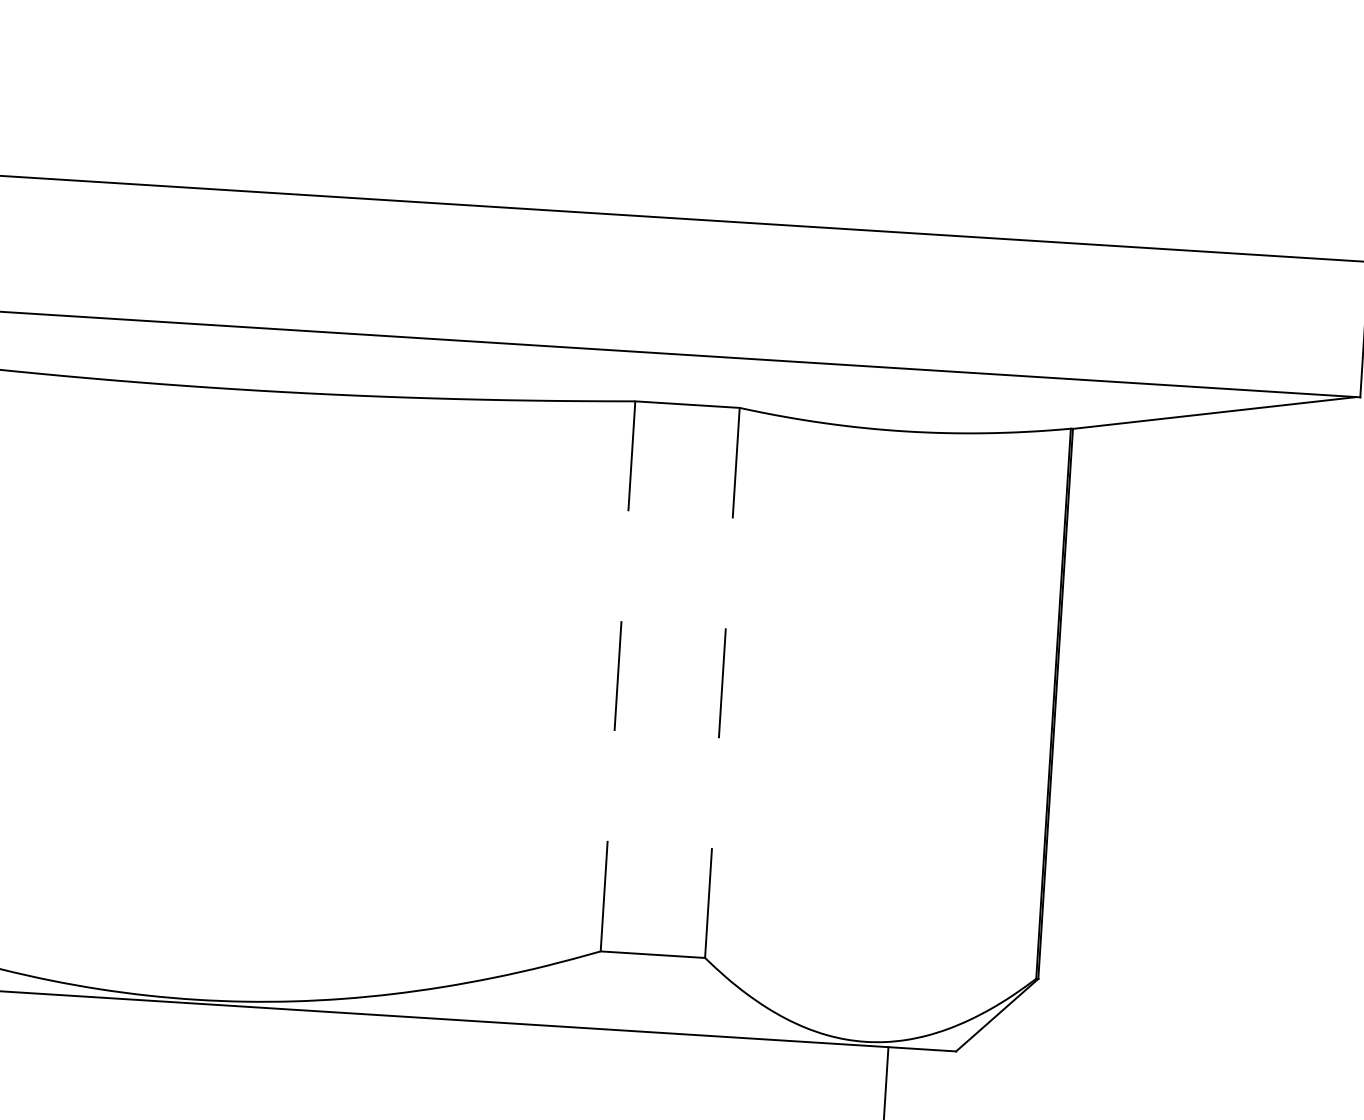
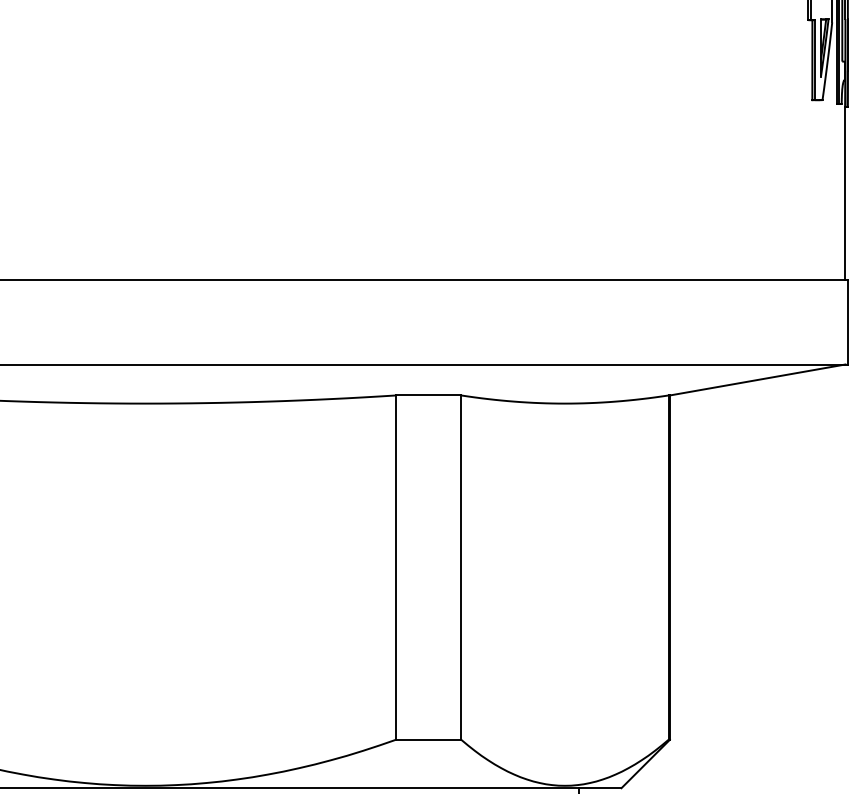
line: (617, 677) -> (395, 568), dashed -> solid
line: (722, 682) -> (461, 567), dashed -> solid

